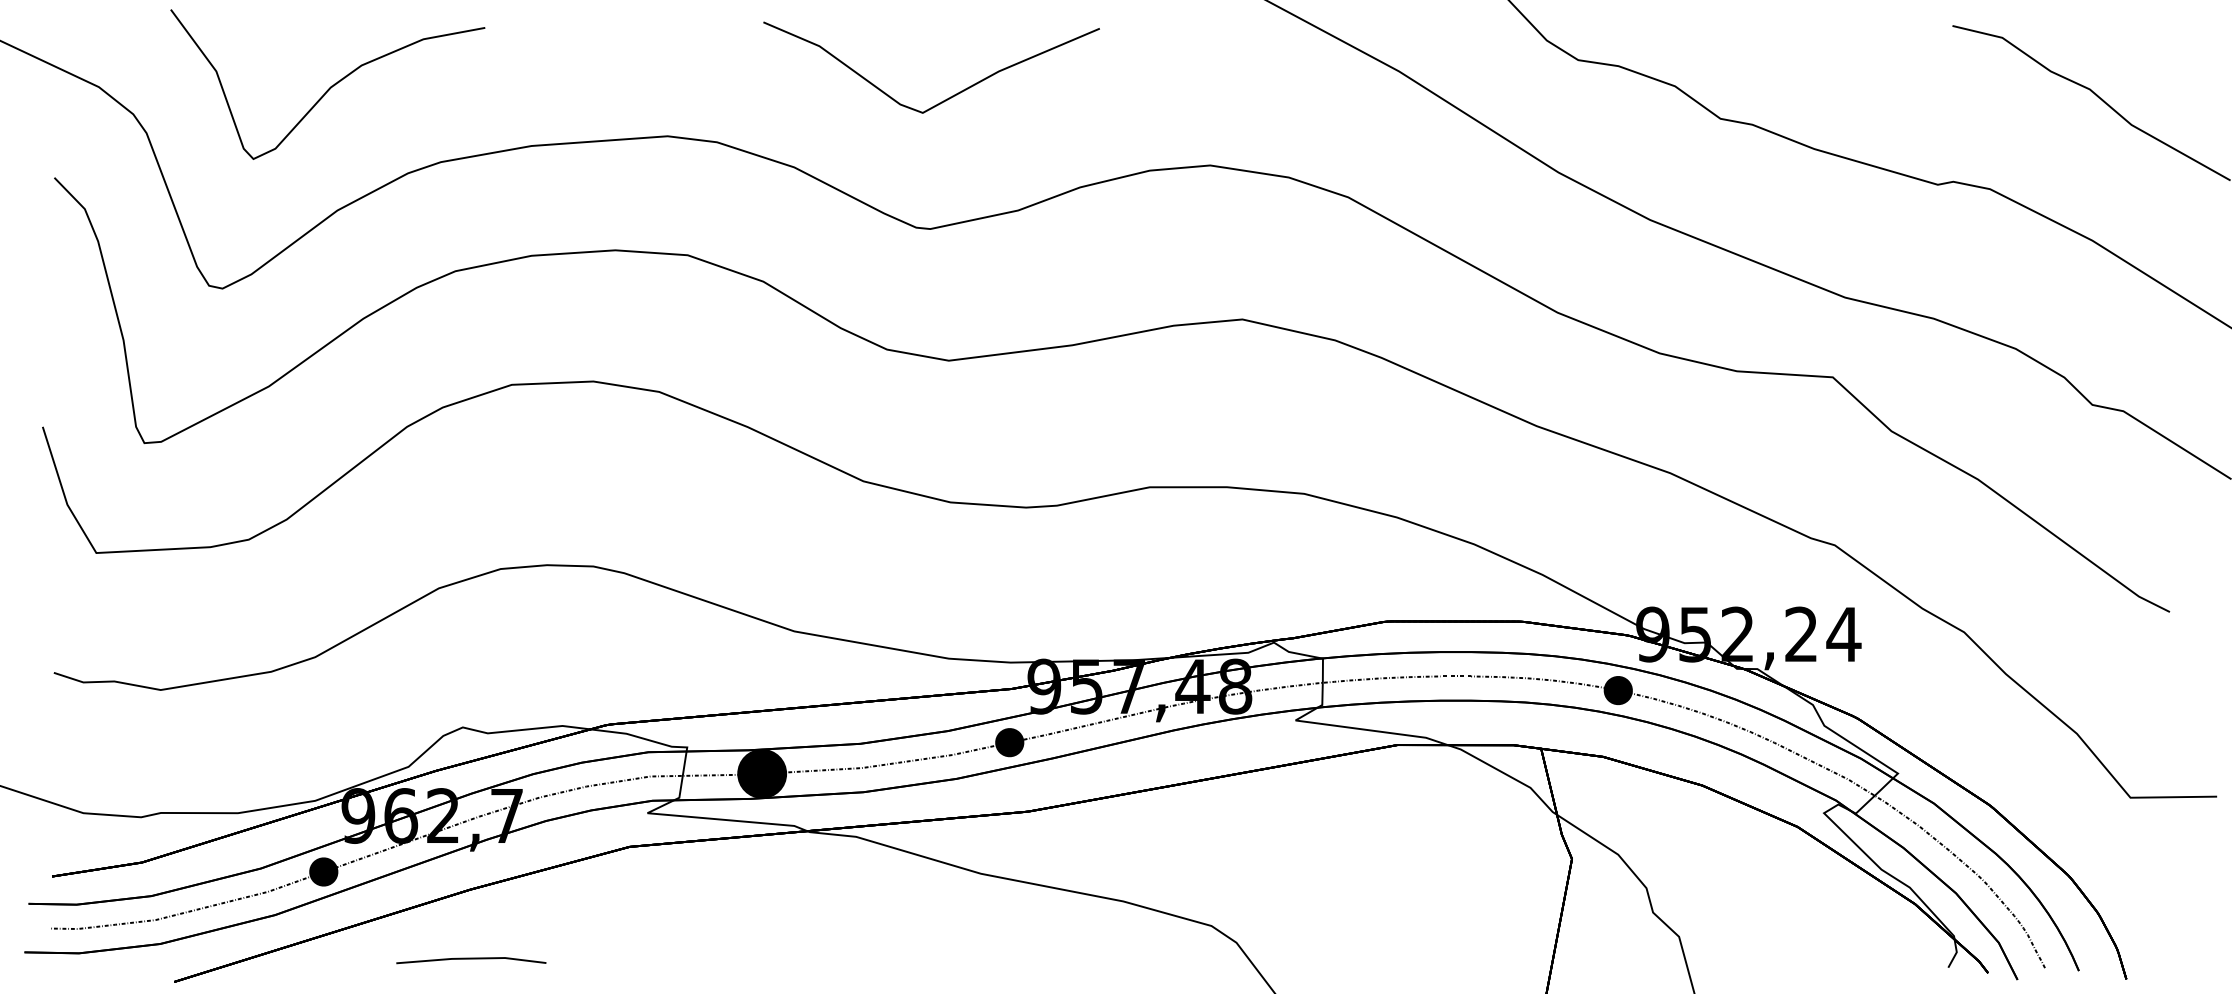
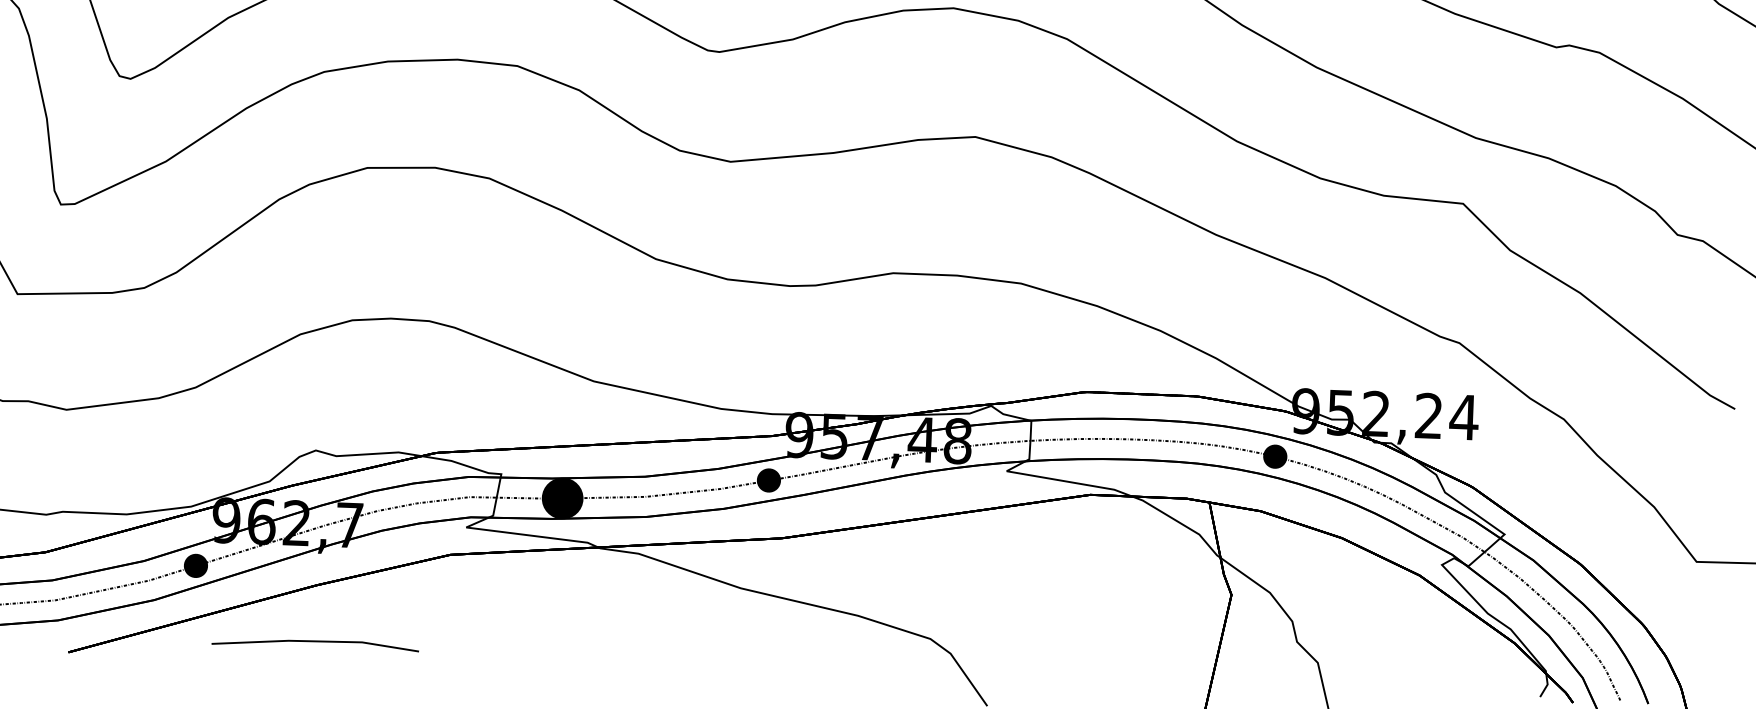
part: (471, 960) -> (315, 644), size x1.67

